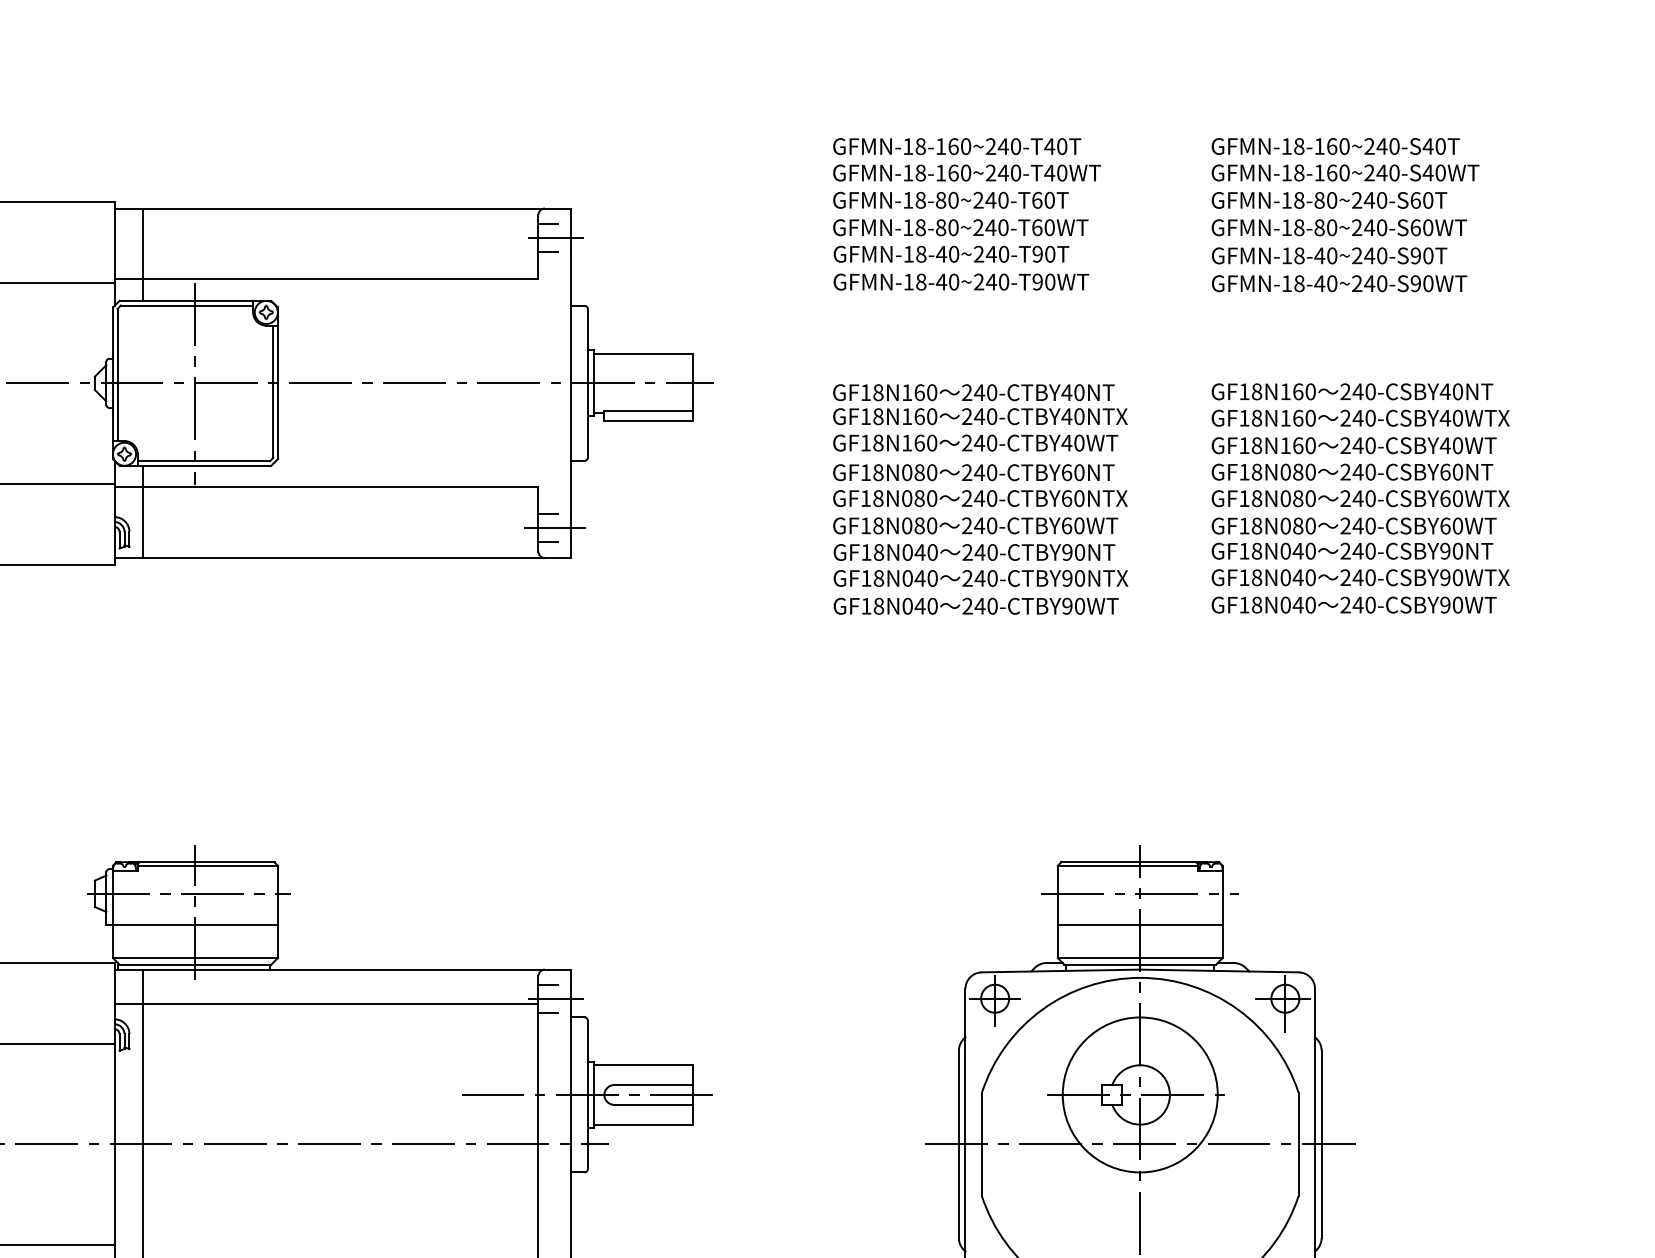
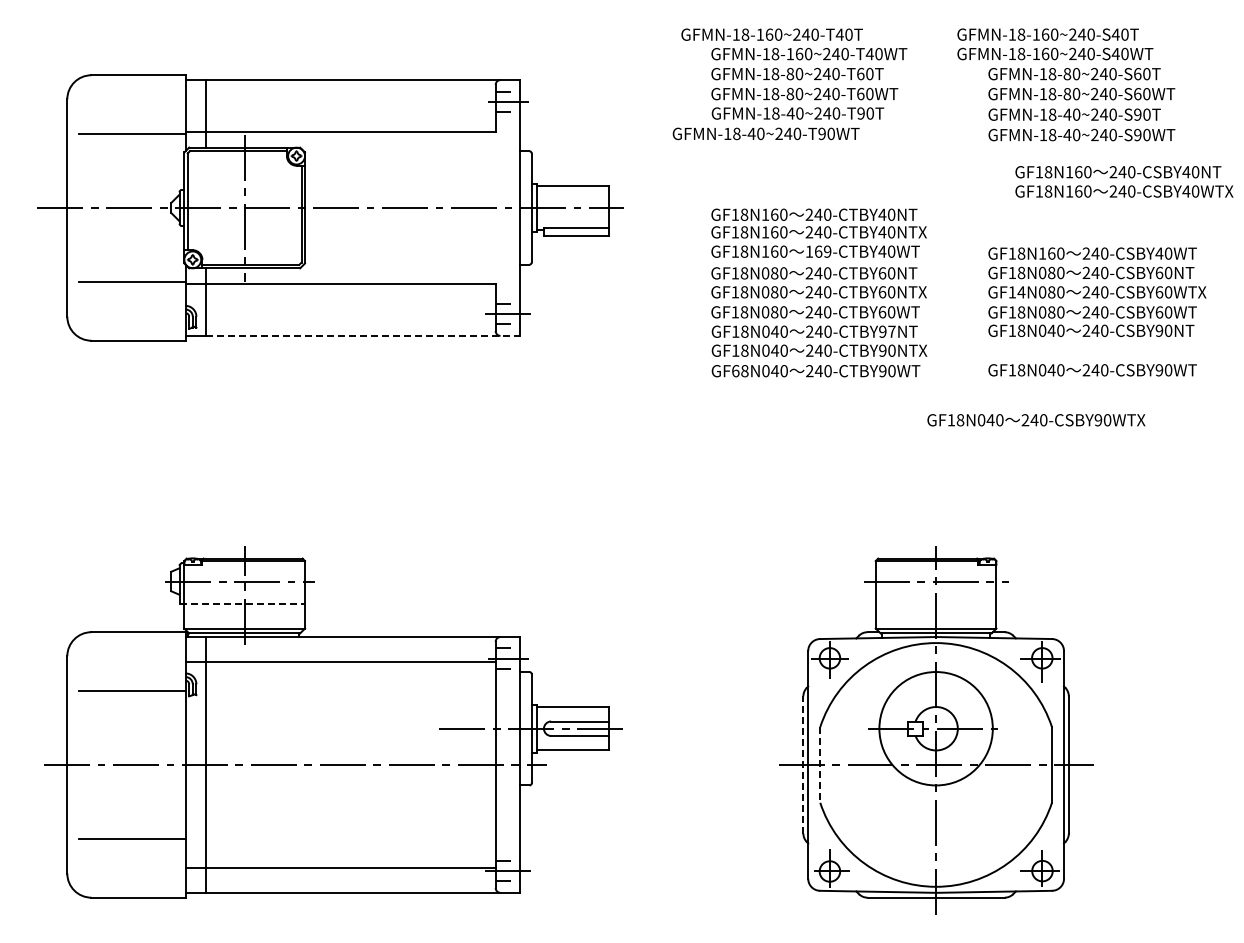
text: (956, 146) -> (771, 34), moved
text: (1345, 159) -> (1055, 44), moved
text: (960, 281) -> (765, 133), moved
text: (1360, 404) -> (1124, 181), moved
text: (979, 442) -> (818, 251), 240-CTBY40WT -> 169-CTBY40WT
text: (1256, 498) -> (1021, 292), GF18N080 -> GF14N080
text: (1079, 552) -> (891, 331), 240-CTBY90NT -> 240-CTBY97NT
line: (356, 557) -> (362, 335), solid -> dashed
text: (1360, 578) -> (1036, 420), moved
text: (866, 606) -> (735, 371), GF18N040 -> GF68N040
line: (192, 925) -> (242, 604), solid -> dashed
line: (1139, 925) -> (935, 604), removed
line: (959, 1143) -> (803, 764), solid -> dashed
line: (982, 1143) -> (820, 764), solid -> dashed

